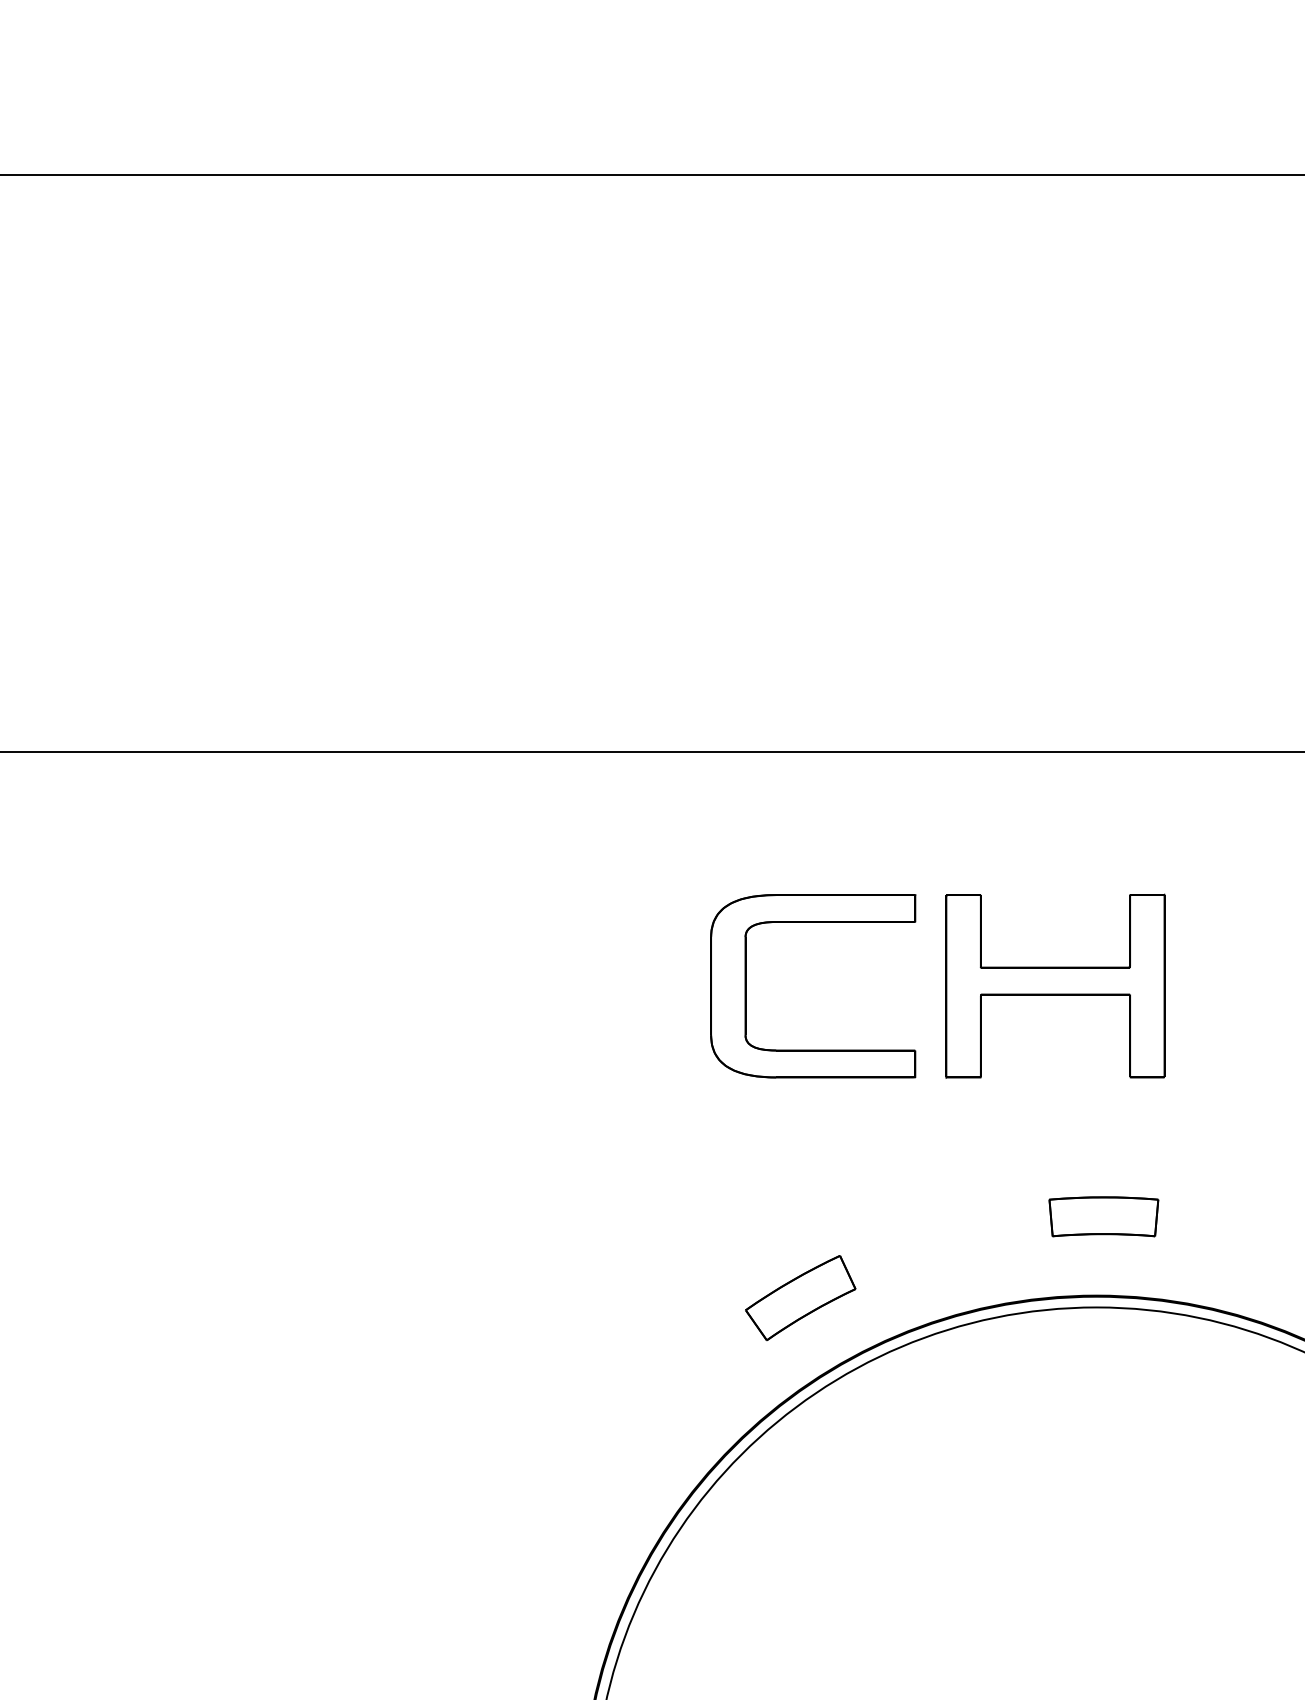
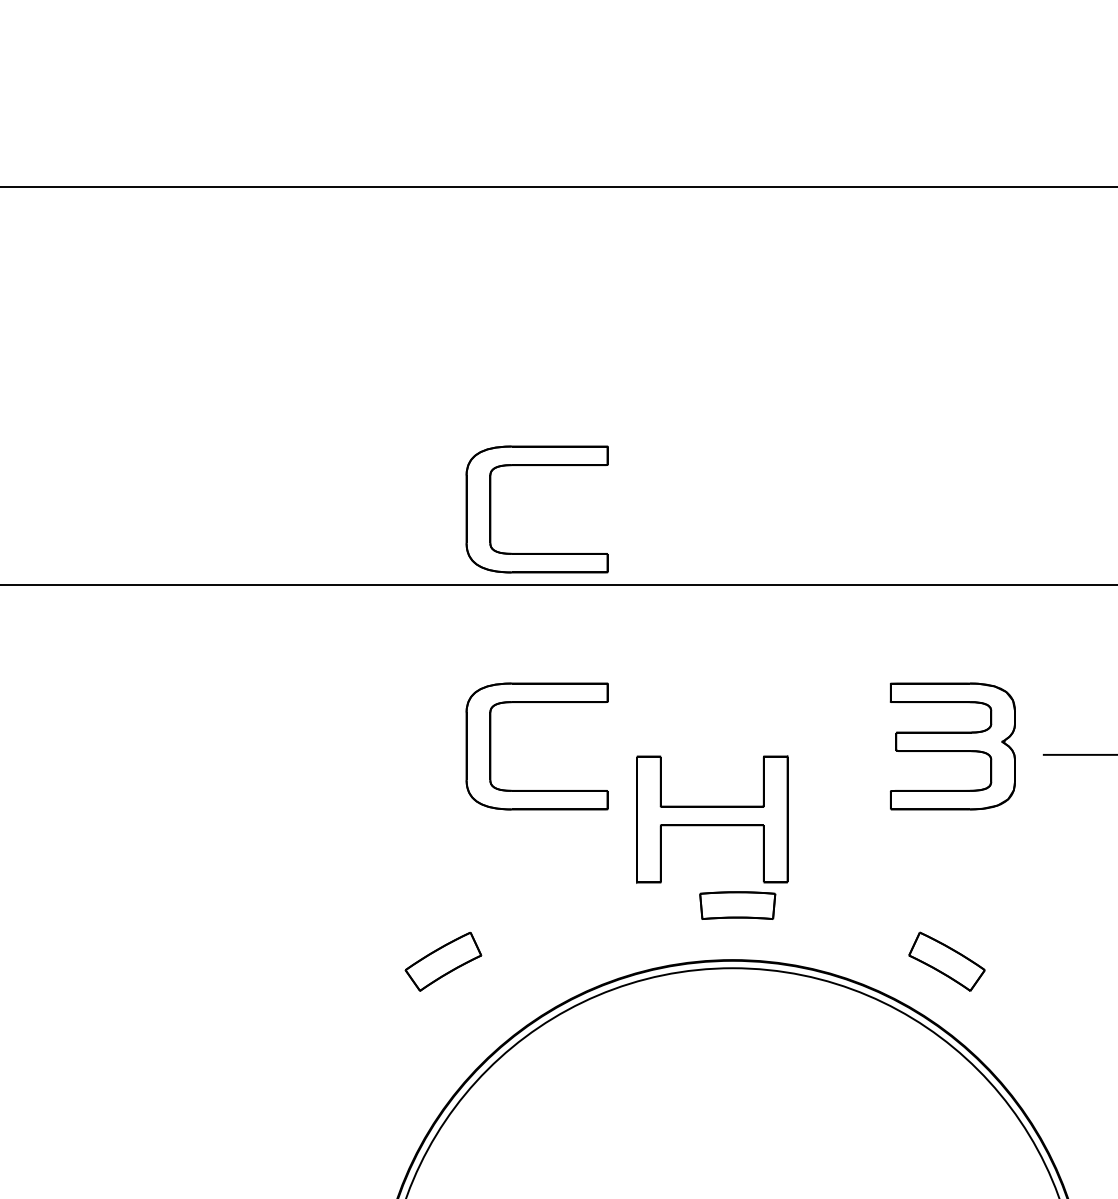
part: (812, 579) -> (536, 465), added
part: (1055, 986) -> (712, 819), moved
part: (800, 1297) -> (443, 961), moved

